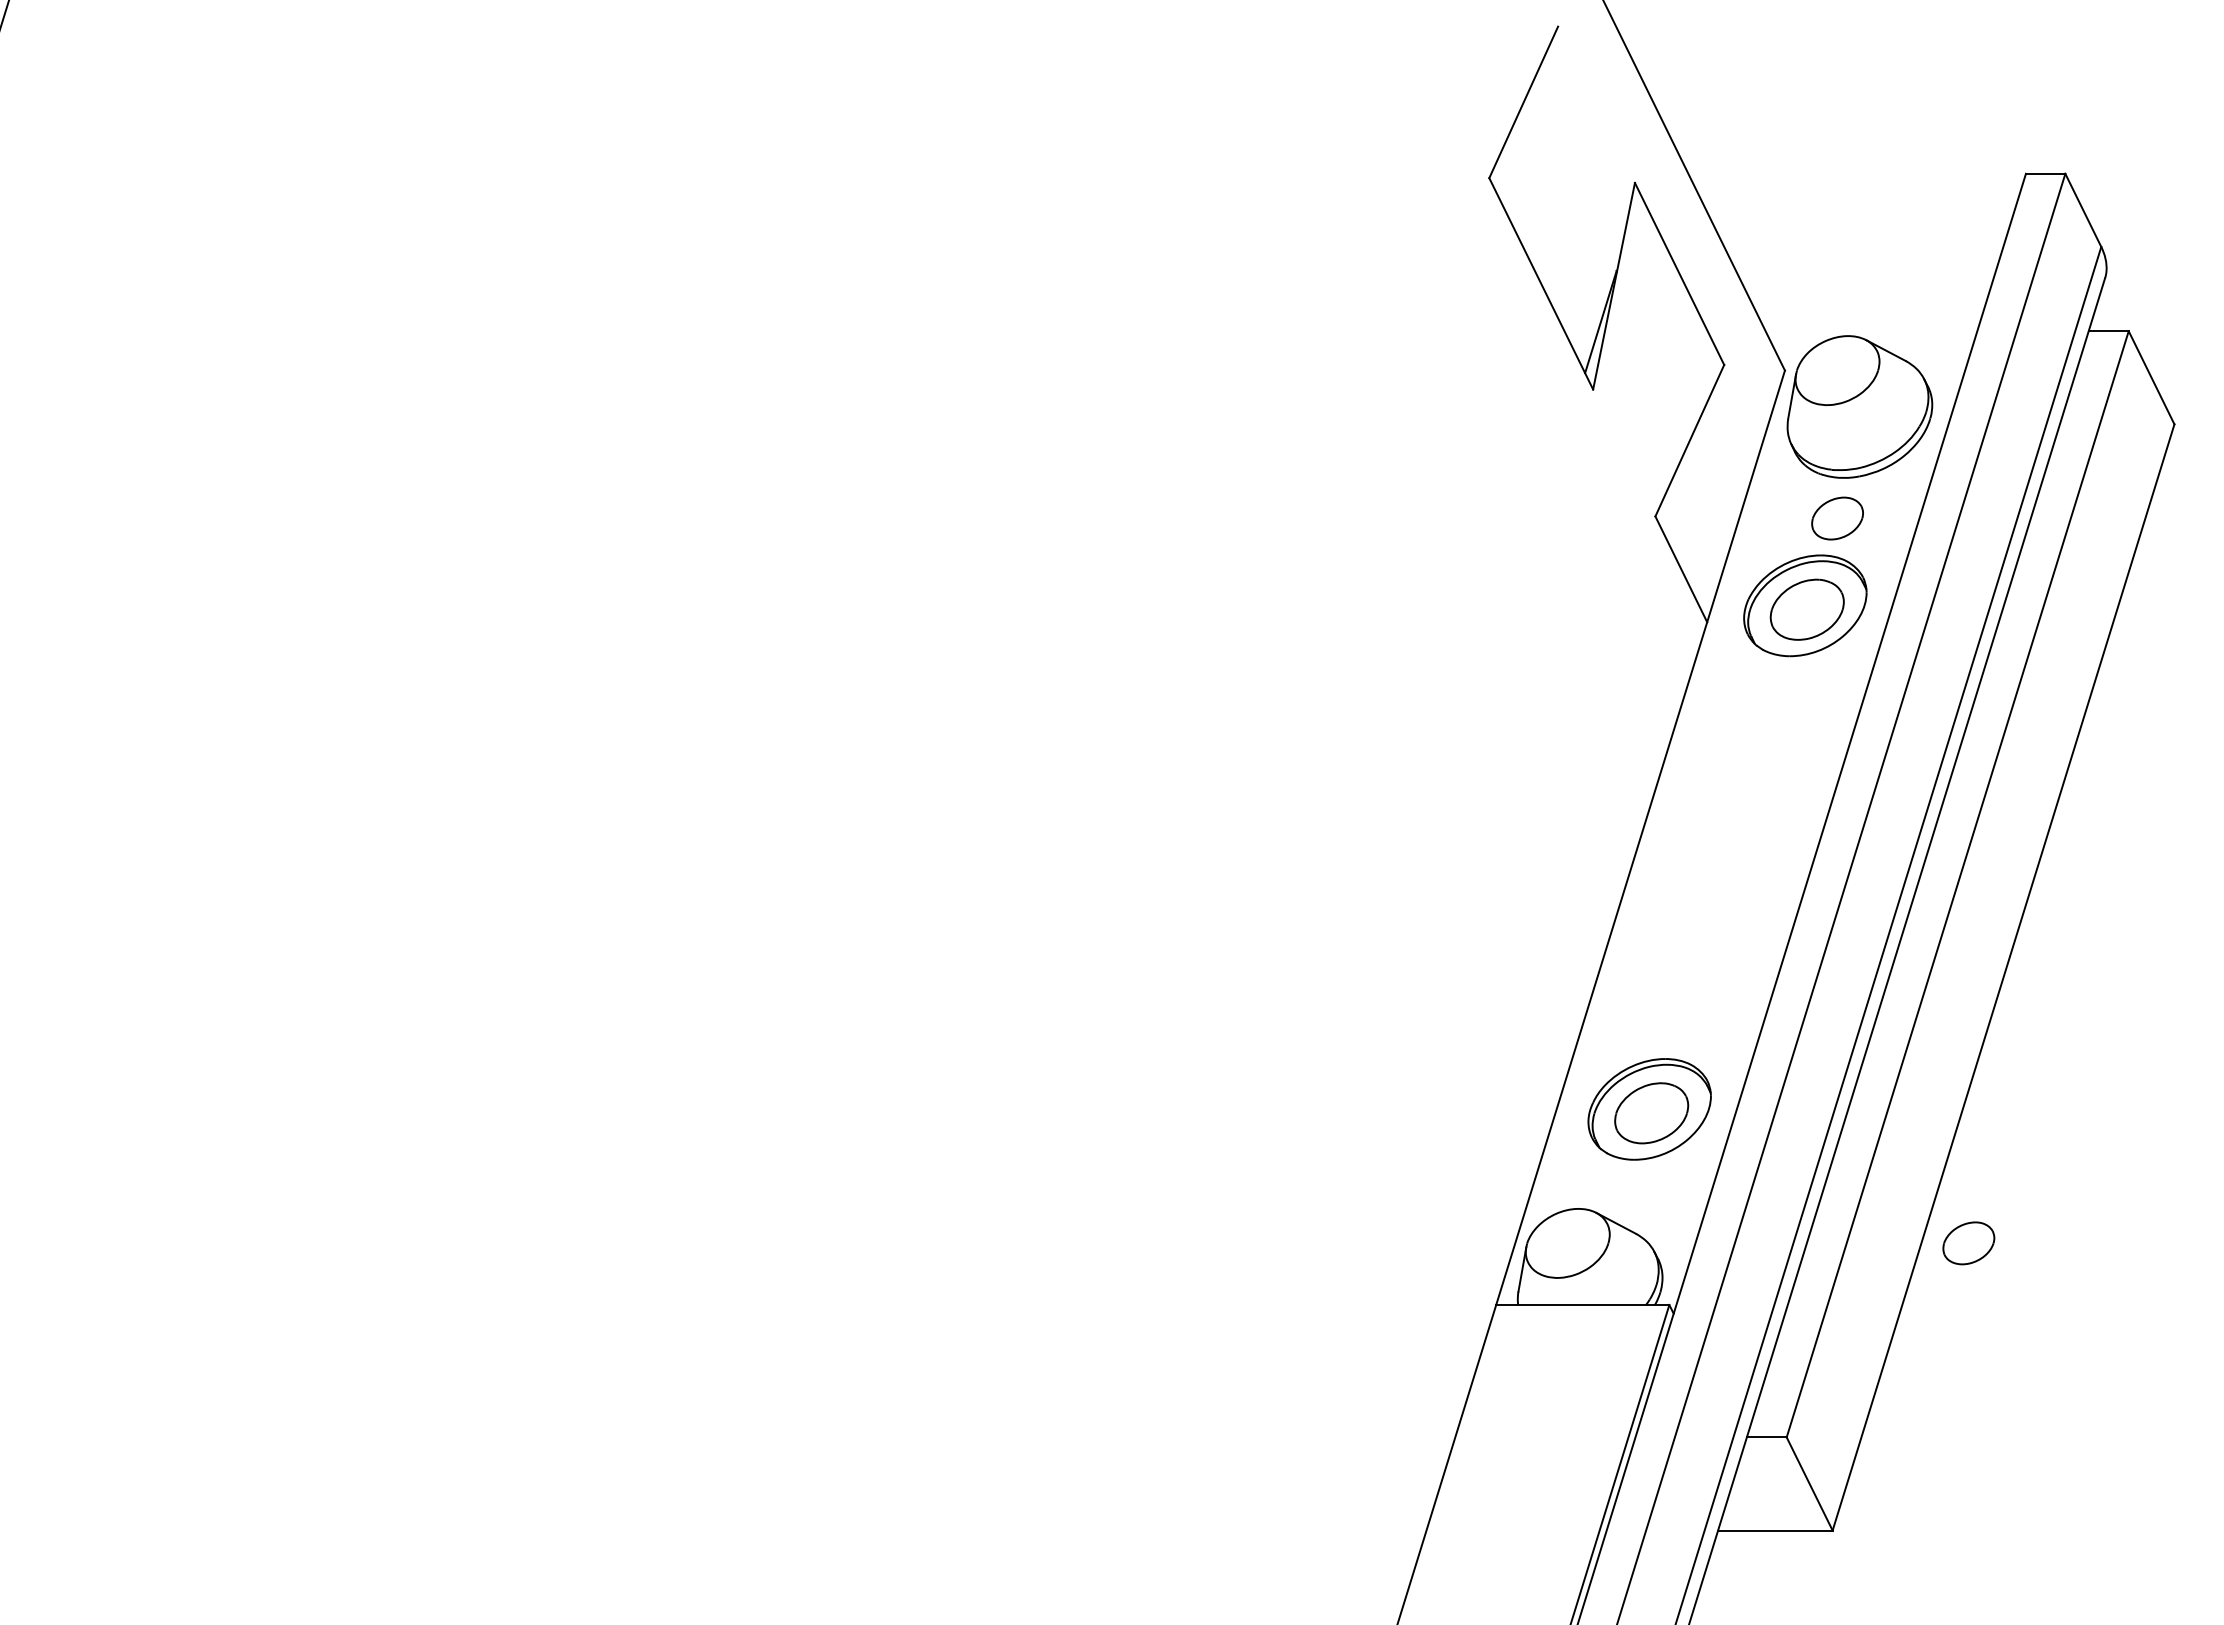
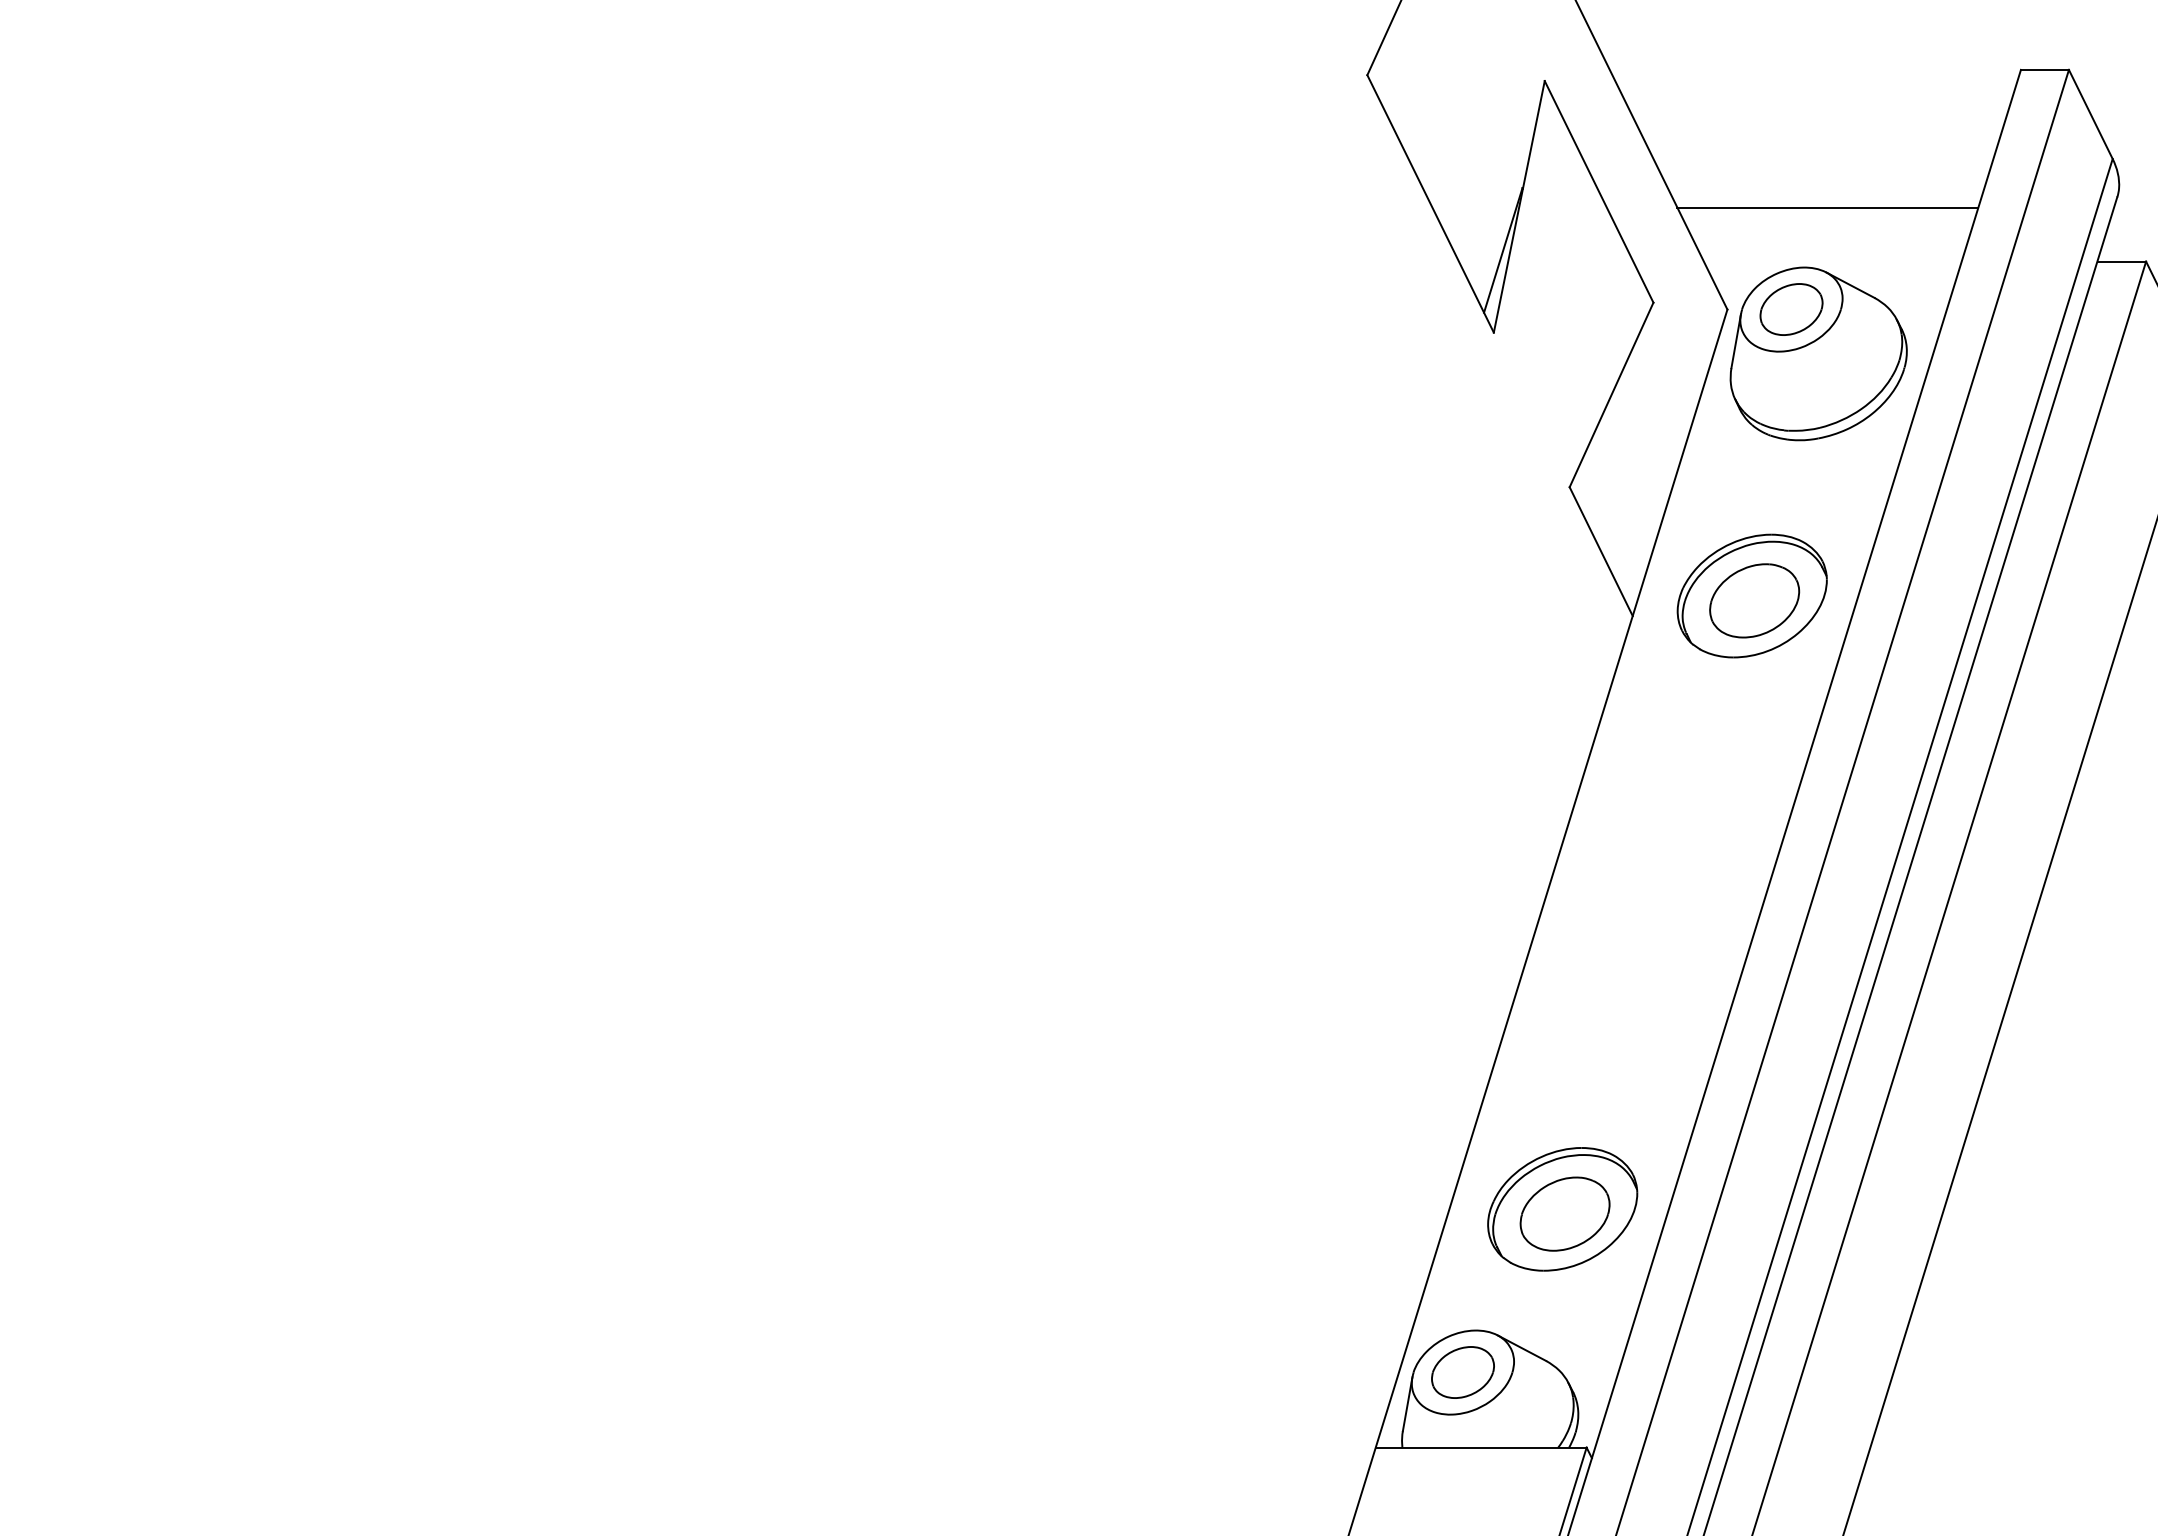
line: (1866, 287) -> (1826, 208), added
part: (1837, 518) -> (1791, 309), moved
part: (1968, 1243) -> (1462, 1372), moved

